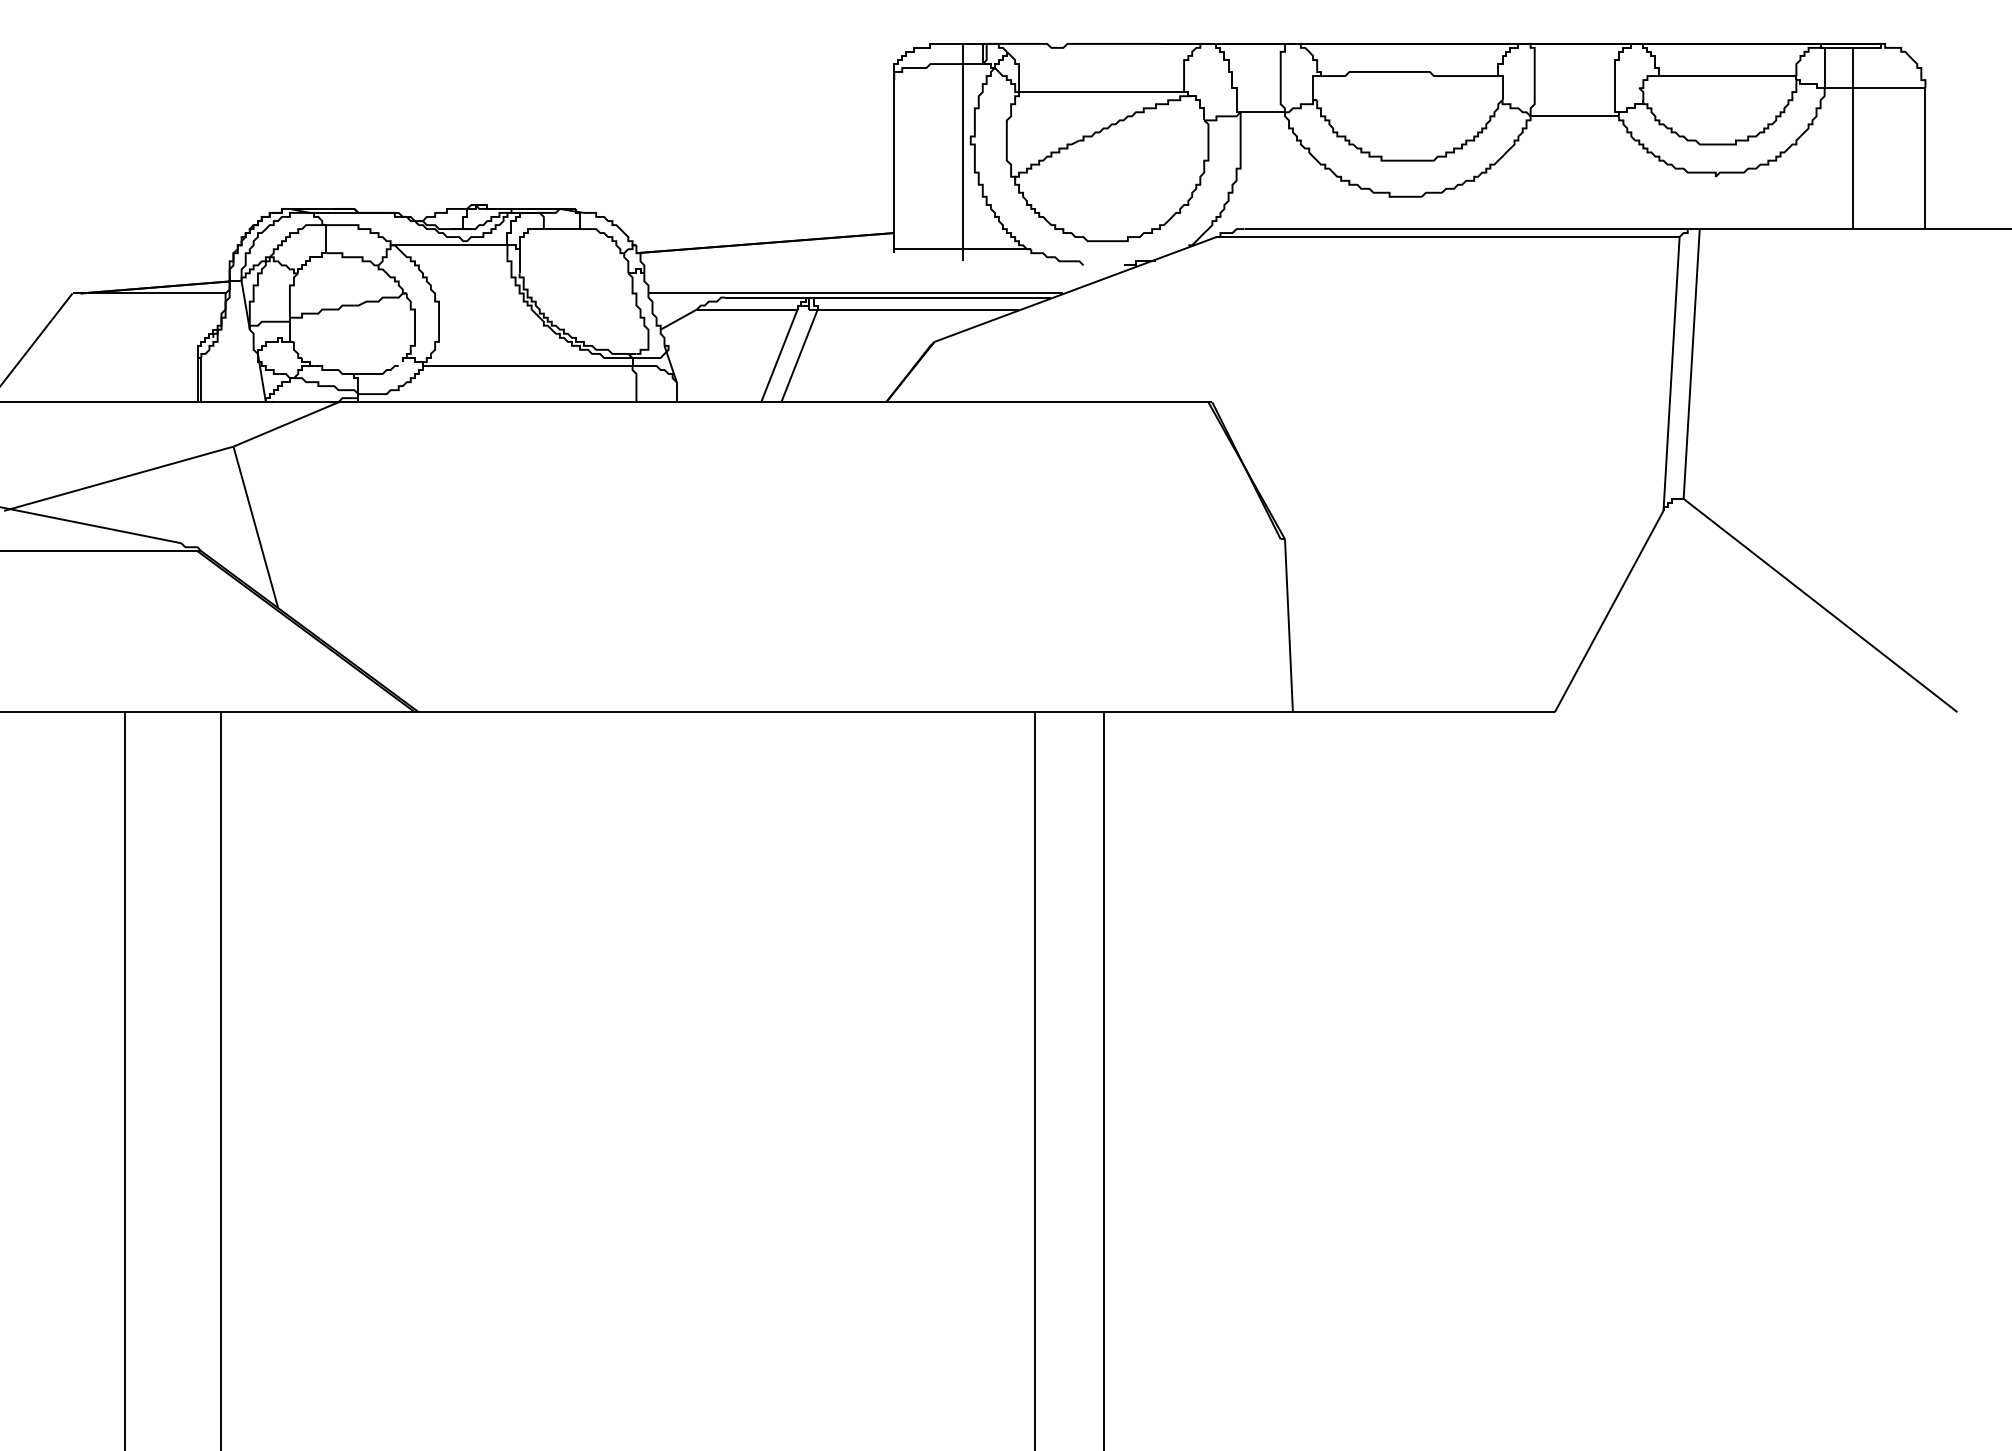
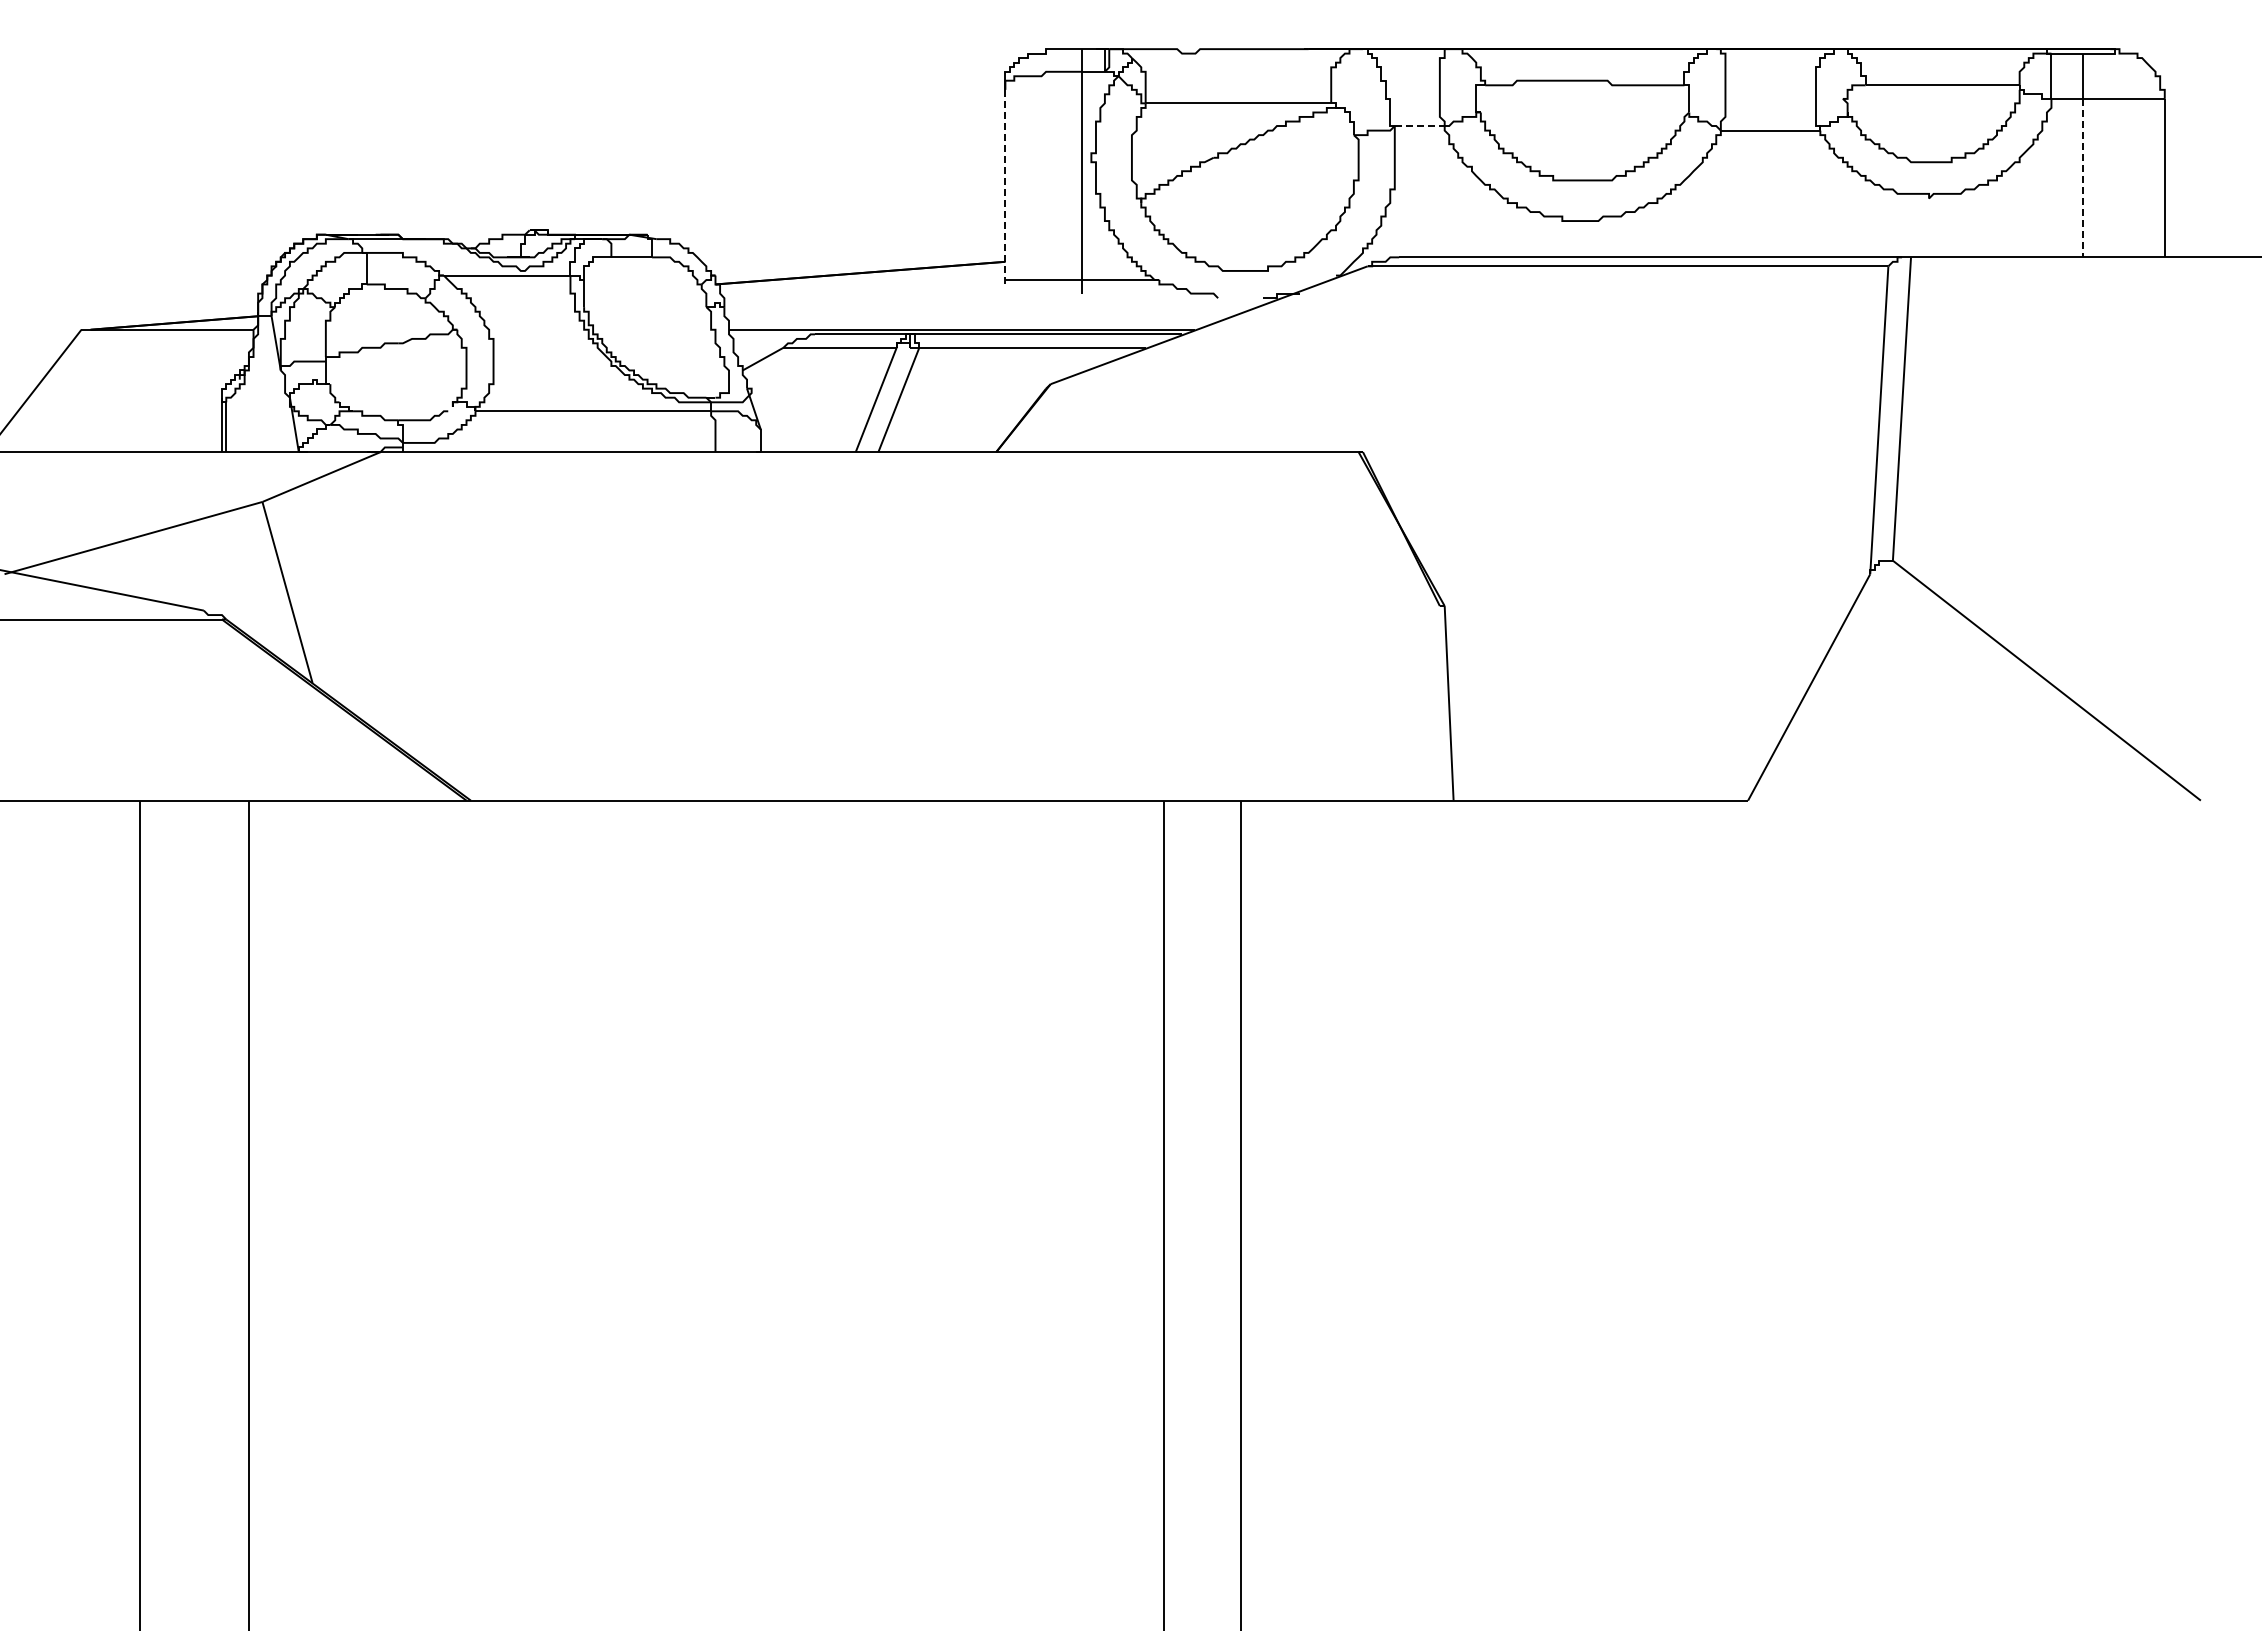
line: (1262, 112) -> (1419, 126), solid -> dashed
line: (1853, 158) -> (2083, 178), solid -> dashed
line: (894, 165) -> (1005, 185), solid -> dashed

